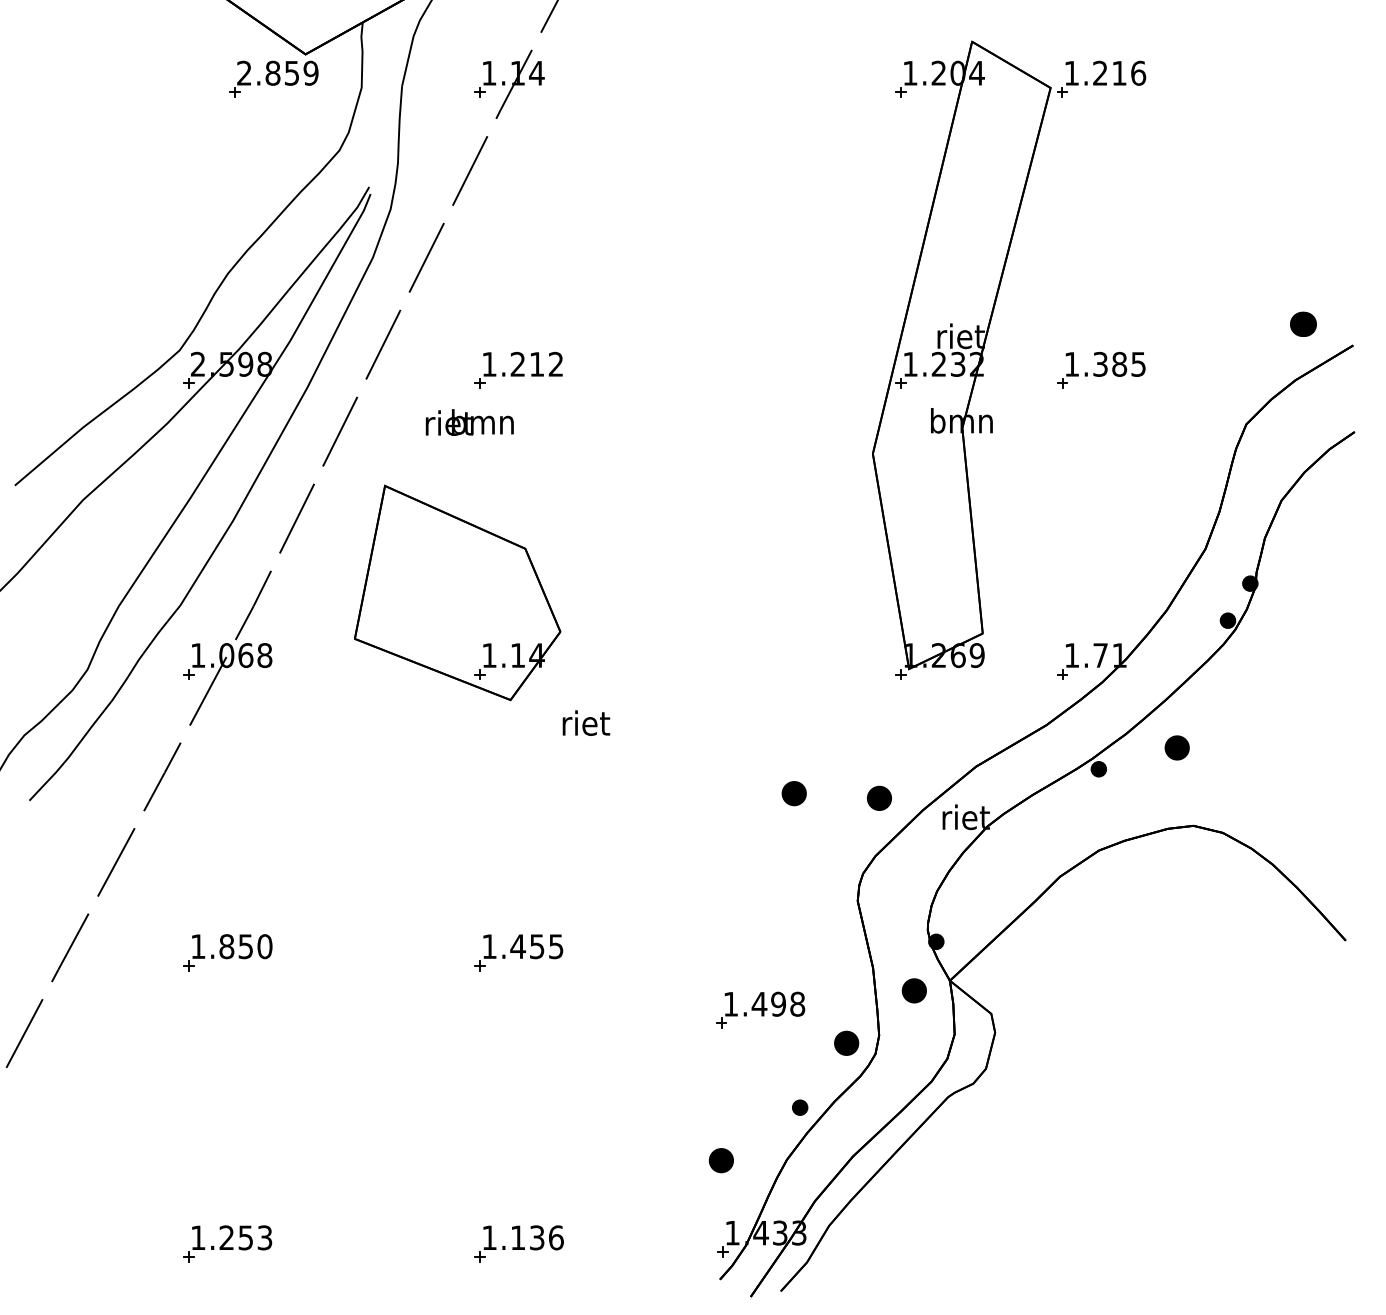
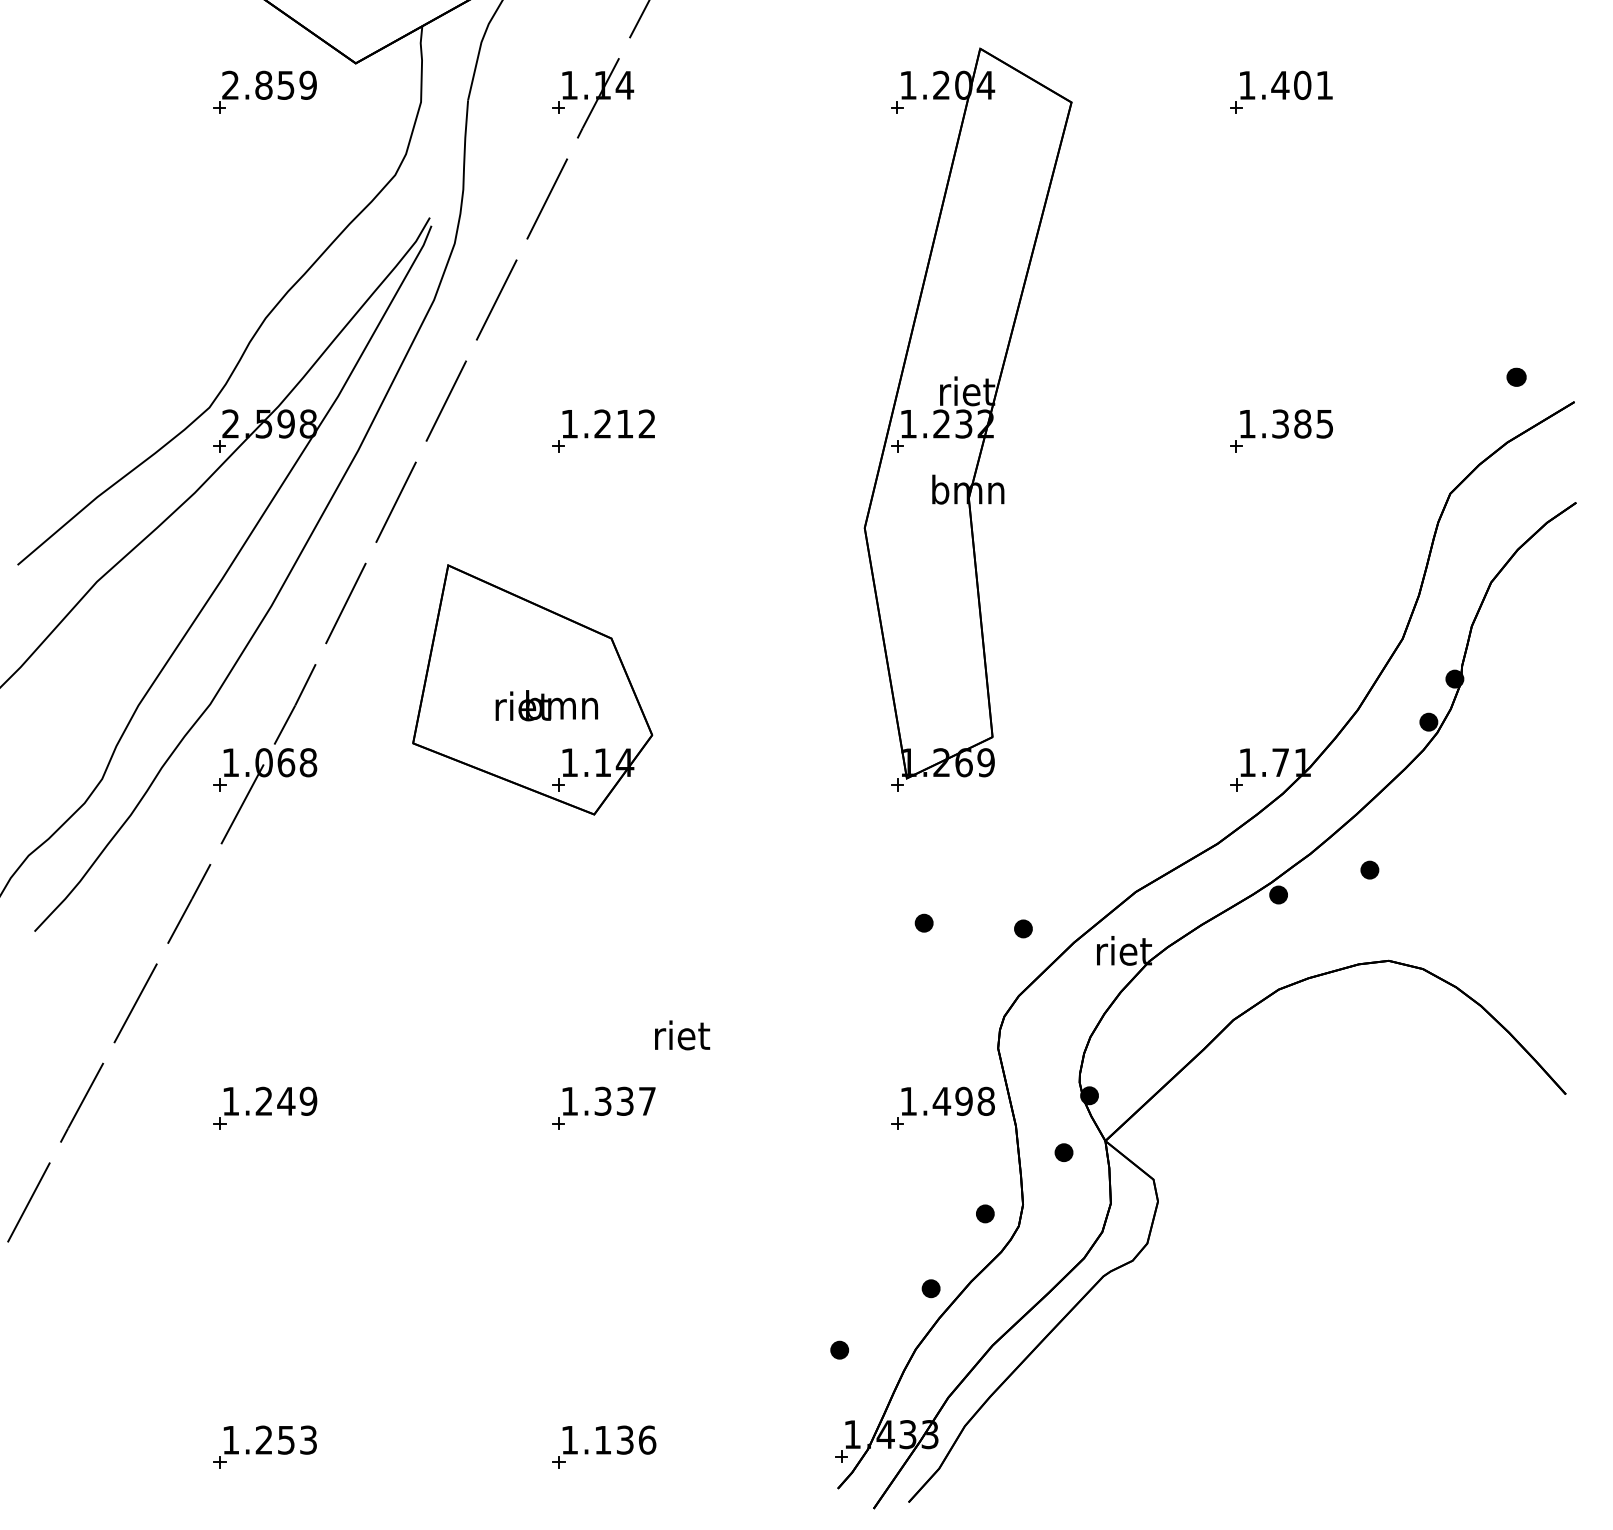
text: (1119, 72) -> (1302, 84), 1.216 -> 1.401
part: (273, 78) -> (264, 91), moved
part: (1303, 323) -> (1516, 376), size x0.62
part: (961, 360) -> (967, 419), moved
text: (469, 422) -> (546, 705), moved
text: (586, 723) -> (682, 1035), moved
part: (1176, 747) -> (1369, 869), size x0.62
part: (793, 792) -> (923, 922), size x0.62
part: (879, 798) -> (1023, 928), size x0.62
text: (246, 945) -> (286, 1100), 1.850 -> 1.249
text: (536, 945) -> (624, 1100), 1.455 -> 1.337
part: (913, 990) -> (1063, 1152), size x0.62
part: (760, 1009) -> (942, 1107), moved
part: (846, 1043) -> (985, 1213), size x0.62
part: (721, 1159) -> (839, 1349), size x0.62

